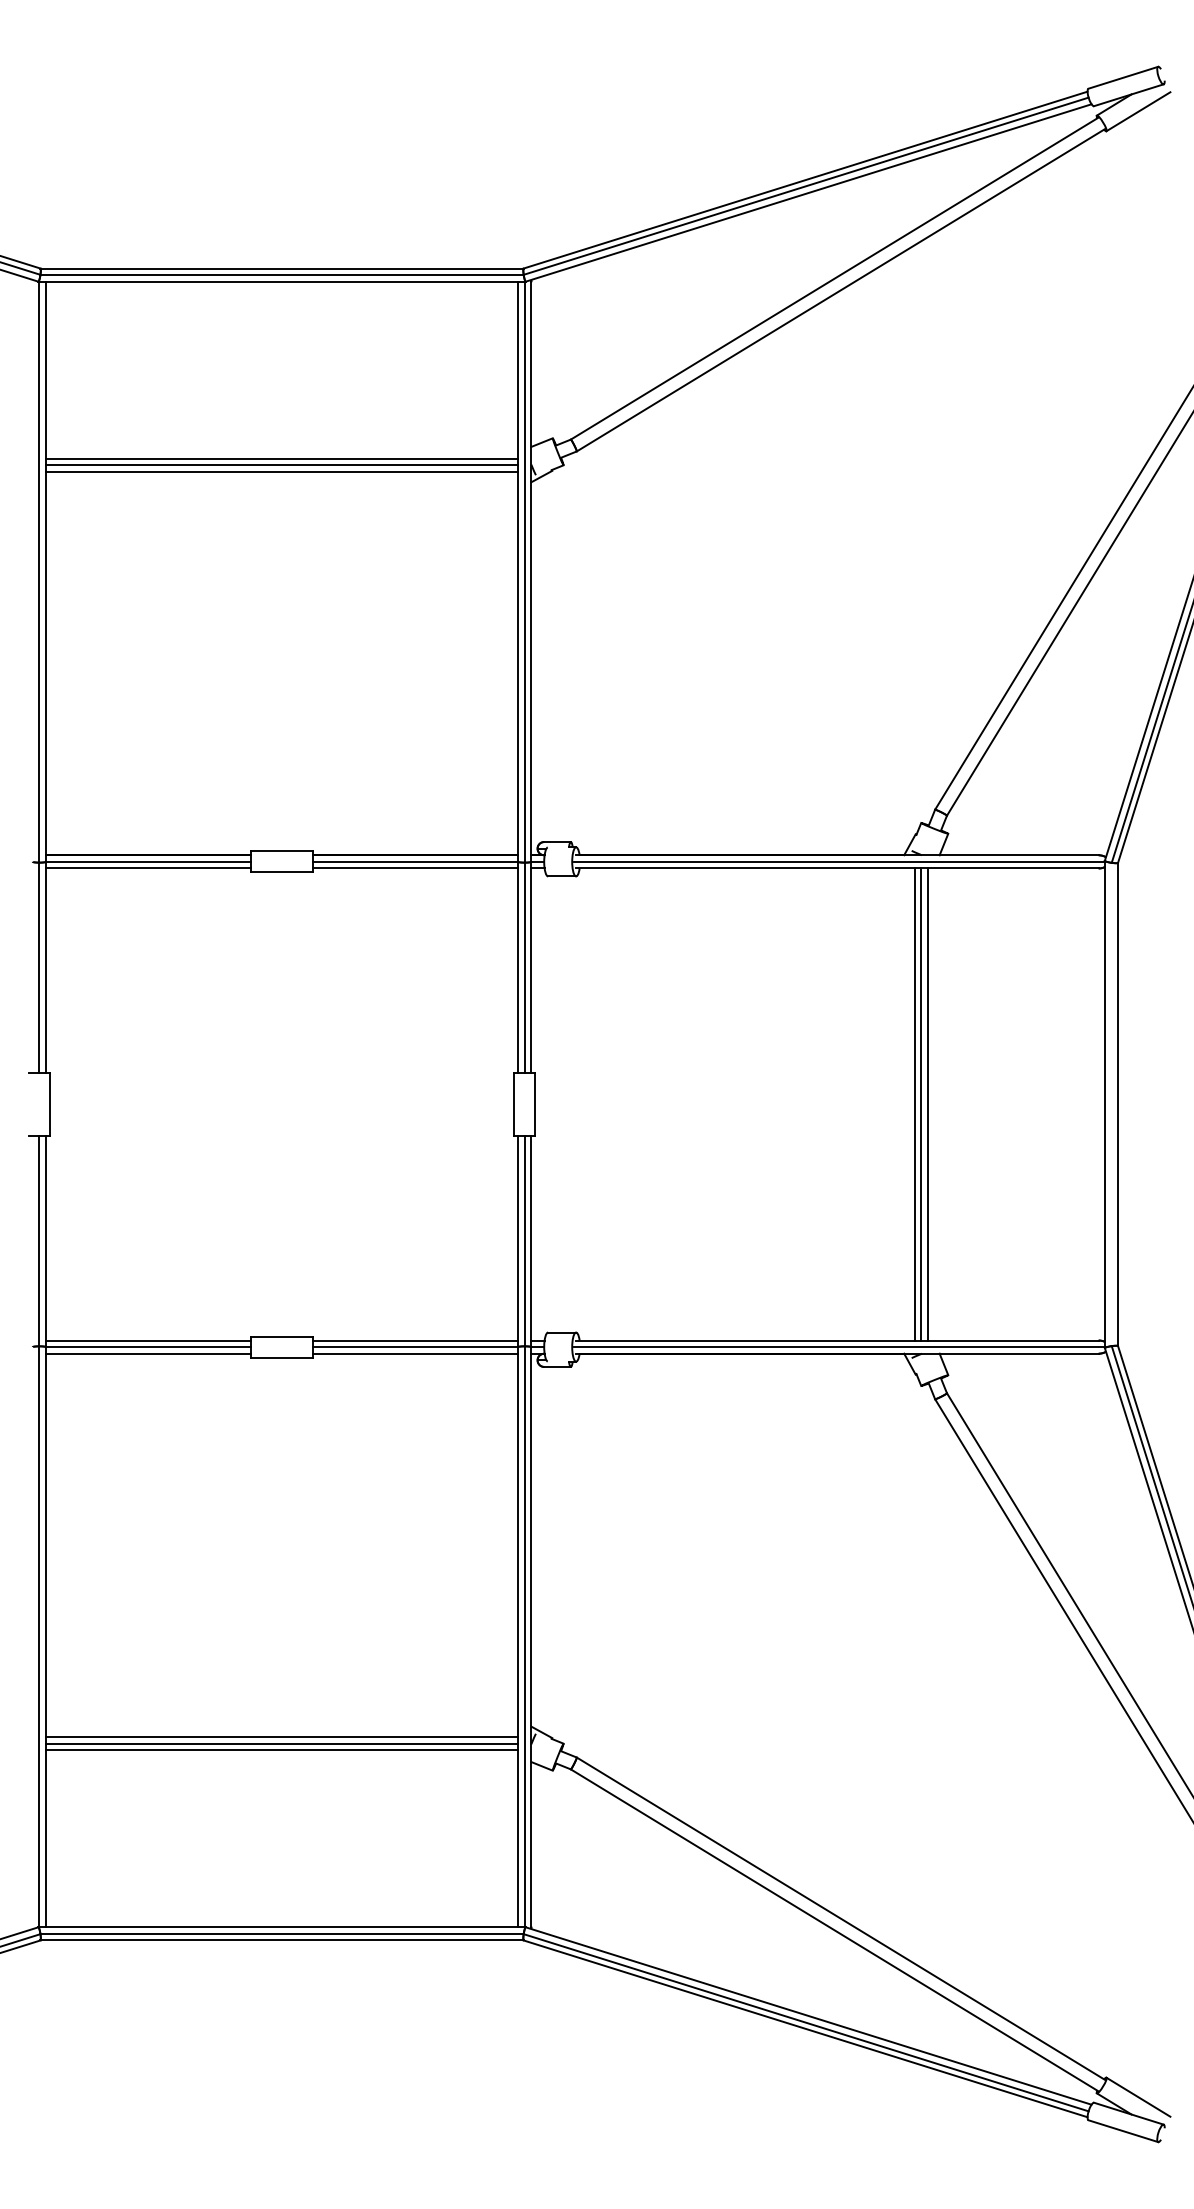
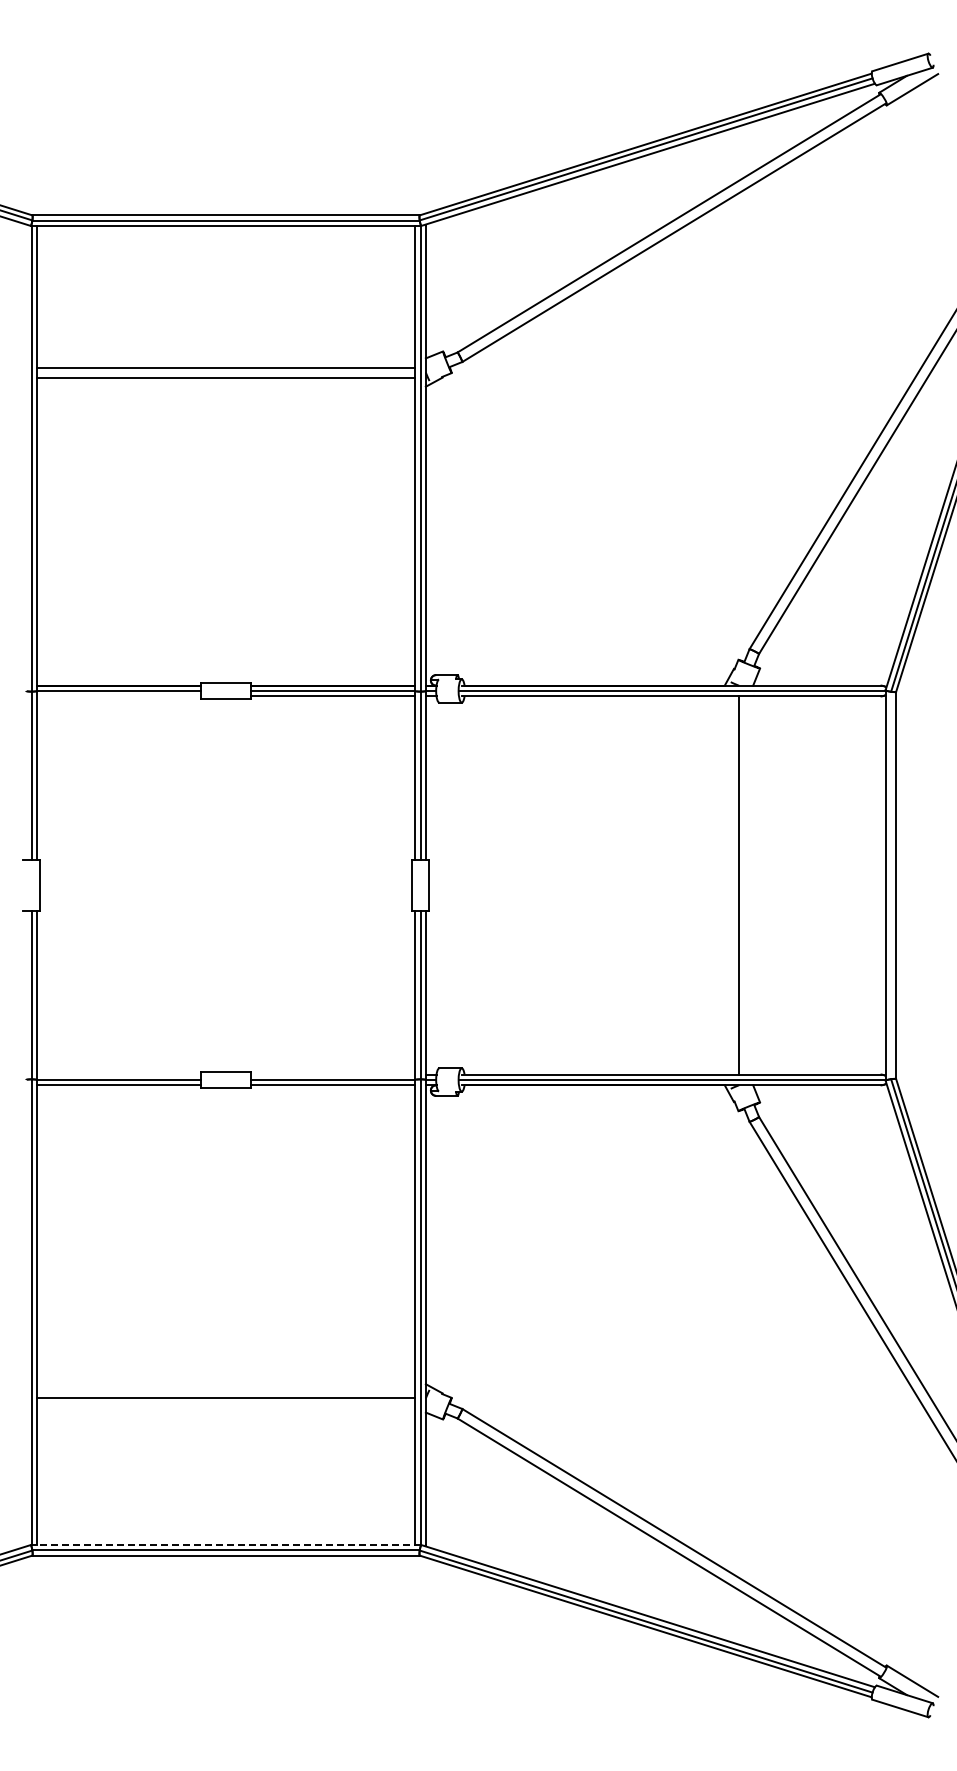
line: (281, 465) -> (225, 373), removed
line: (147, 868) -> (118, 696), removed
line: (915, 1104) -> (733, 885), removed
line: (927, 1104) -> (743, 885), removed
line: (147, 1340) -> (118, 1074), removed
line: (416, 1340) -> (333, 1074), removed
line: (281, 1736) -> (225, 1392), removed
line: (281, 1750) -> (225, 1403), removed
line: (281, 1927) -> (225, 1545), solid -> dashed

